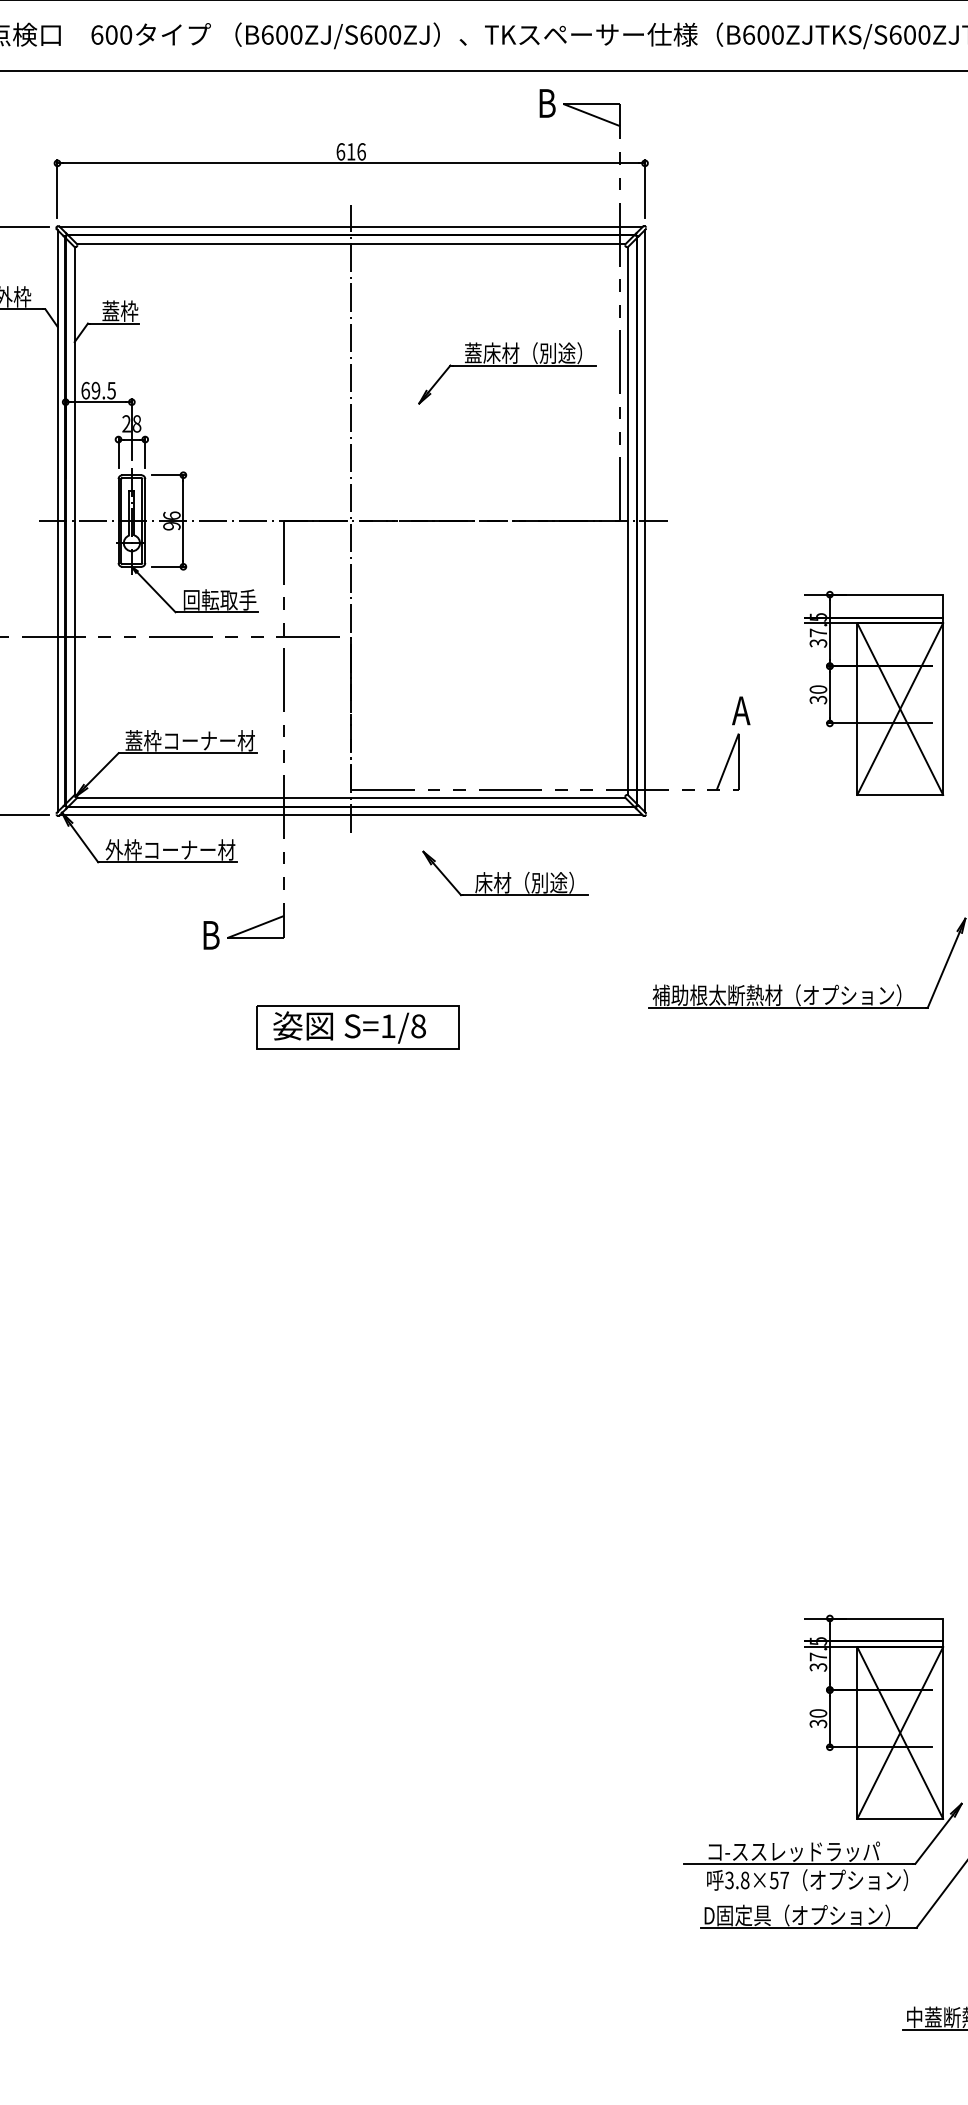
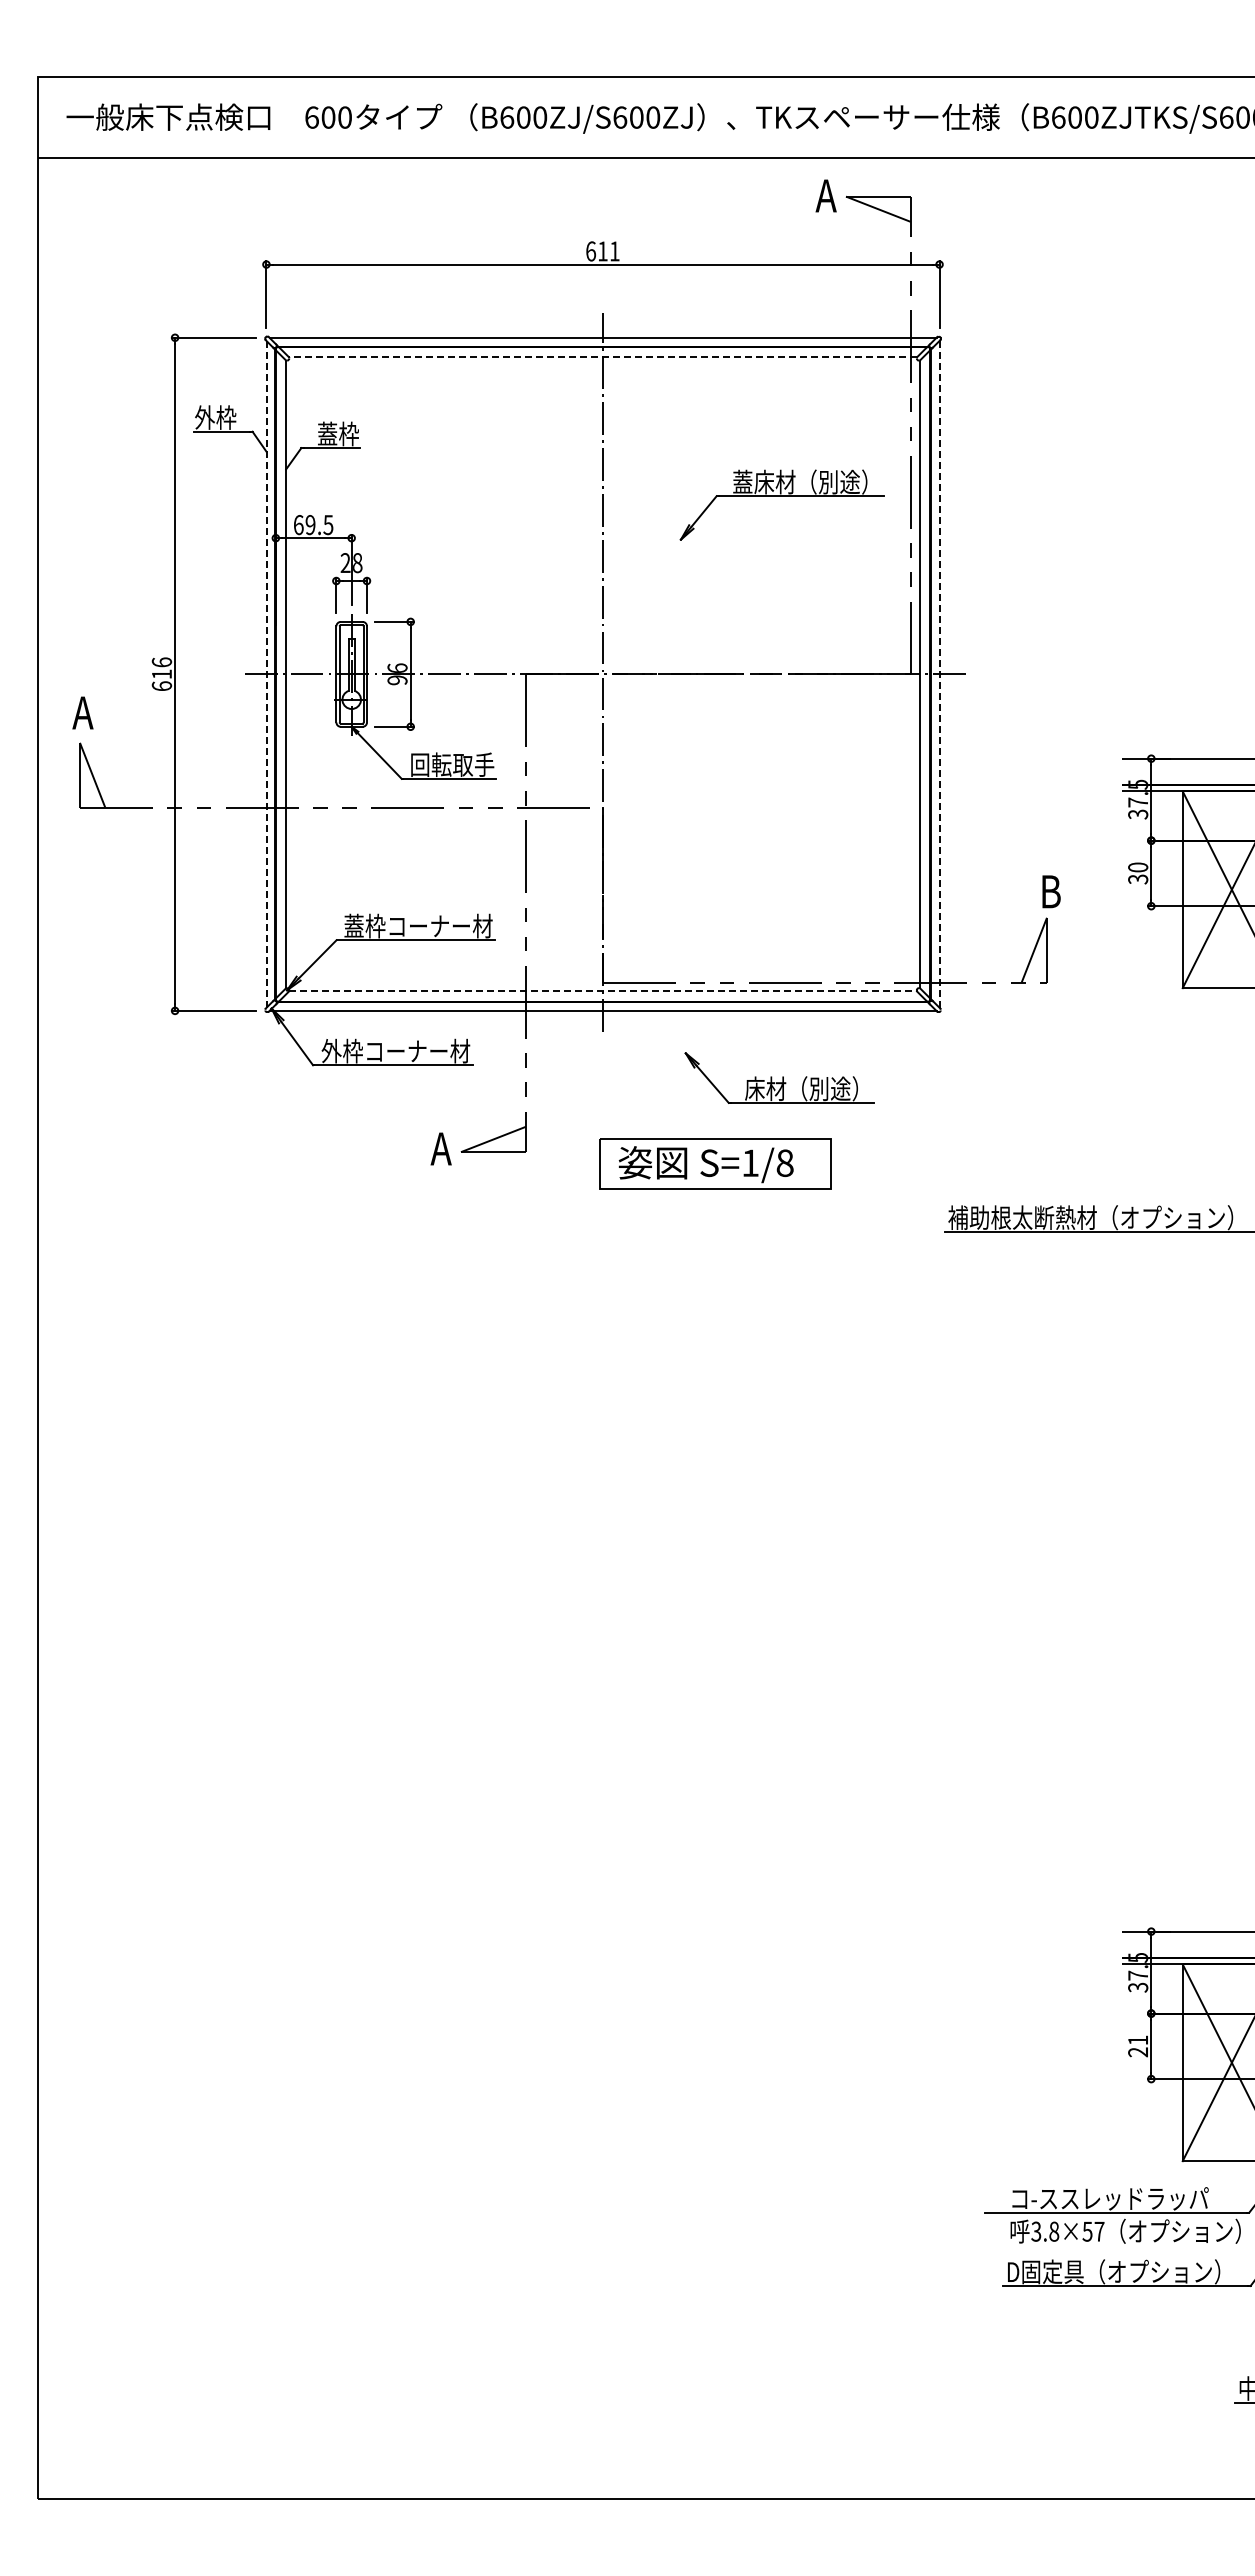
text: (546, 103) -> (826, 195), B -> A
text: (361, 151) -> (614, 251), 616 -> 611
line: (351, 244) -> (603, 357), solid -> dashed
line: (57, 521) -> (266, 674), solid -> dashed
line: (644, 521) -> (939, 674), solid -> dashed
text: (741, 710) -> (1049, 891), A -> B
line: (351, 797) -> (603, 991), solid -> dashed
text: (210, 934) -> (441, 1148), B -> A
part: (357, 1026) -> (715, 1163), moved
text: (818, 1718) -> (1138, 2046), 30 -> 21

